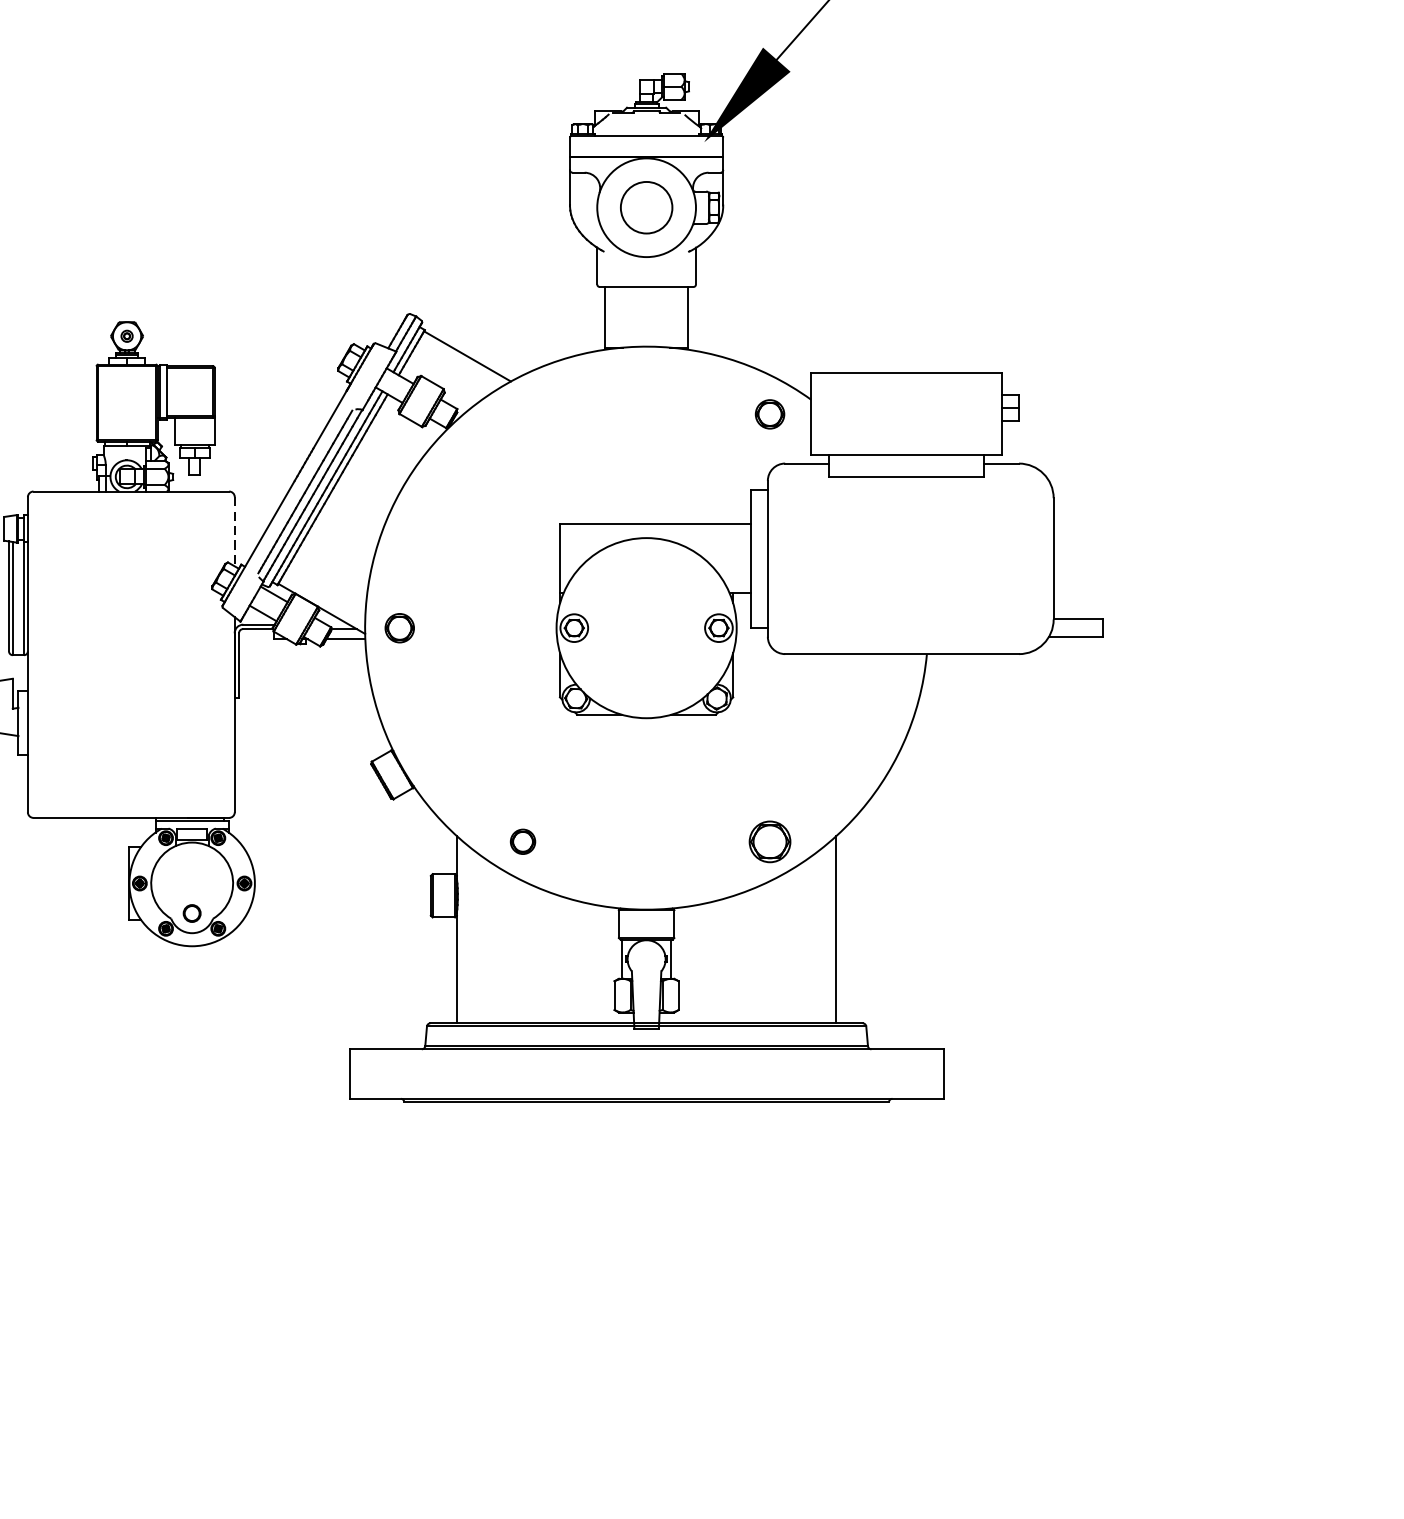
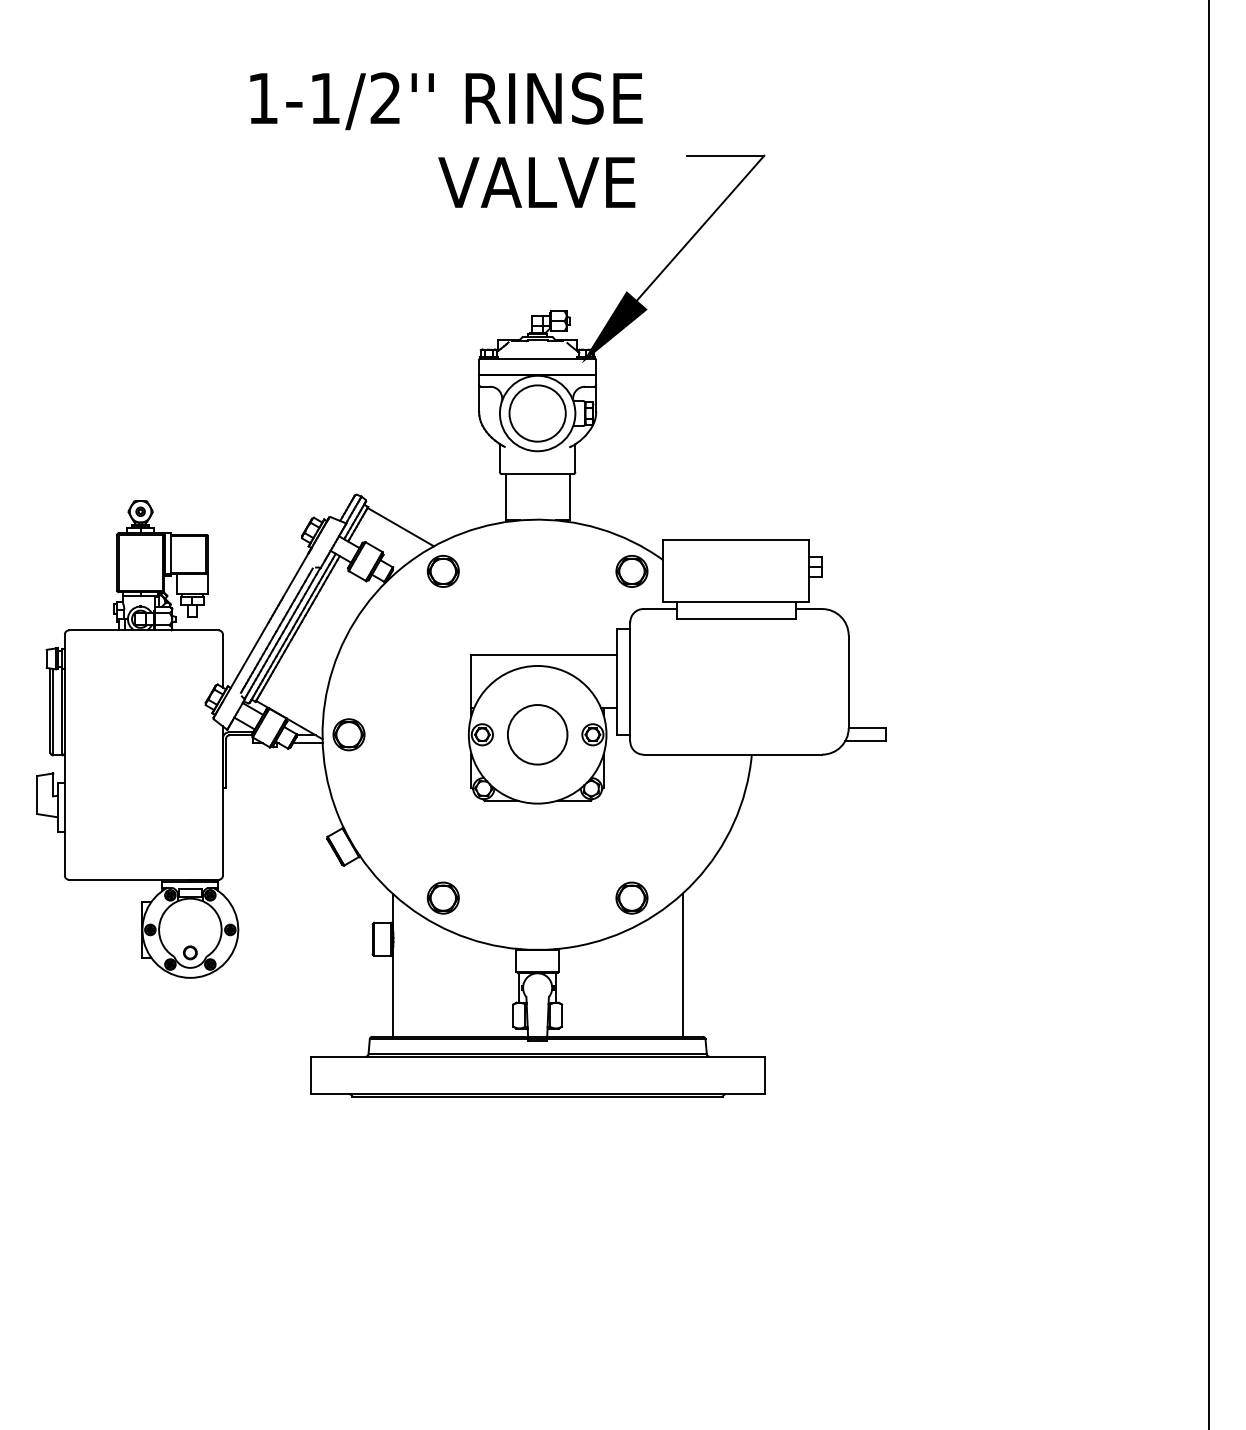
circle: (646, 207) -> (537, 413), size x1.43
part: (522, 414) -> (442, 571), added
part: (769, 414) -> (631, 571), size x1.43
line: (234, 532) -> (222, 661), dashed -> solid
part: (399, 627) -> (348, 734), size x1.43
circle: (646, 627) -> (537, 734), added
part: (522, 841) -> (442, 897), size x1.67

